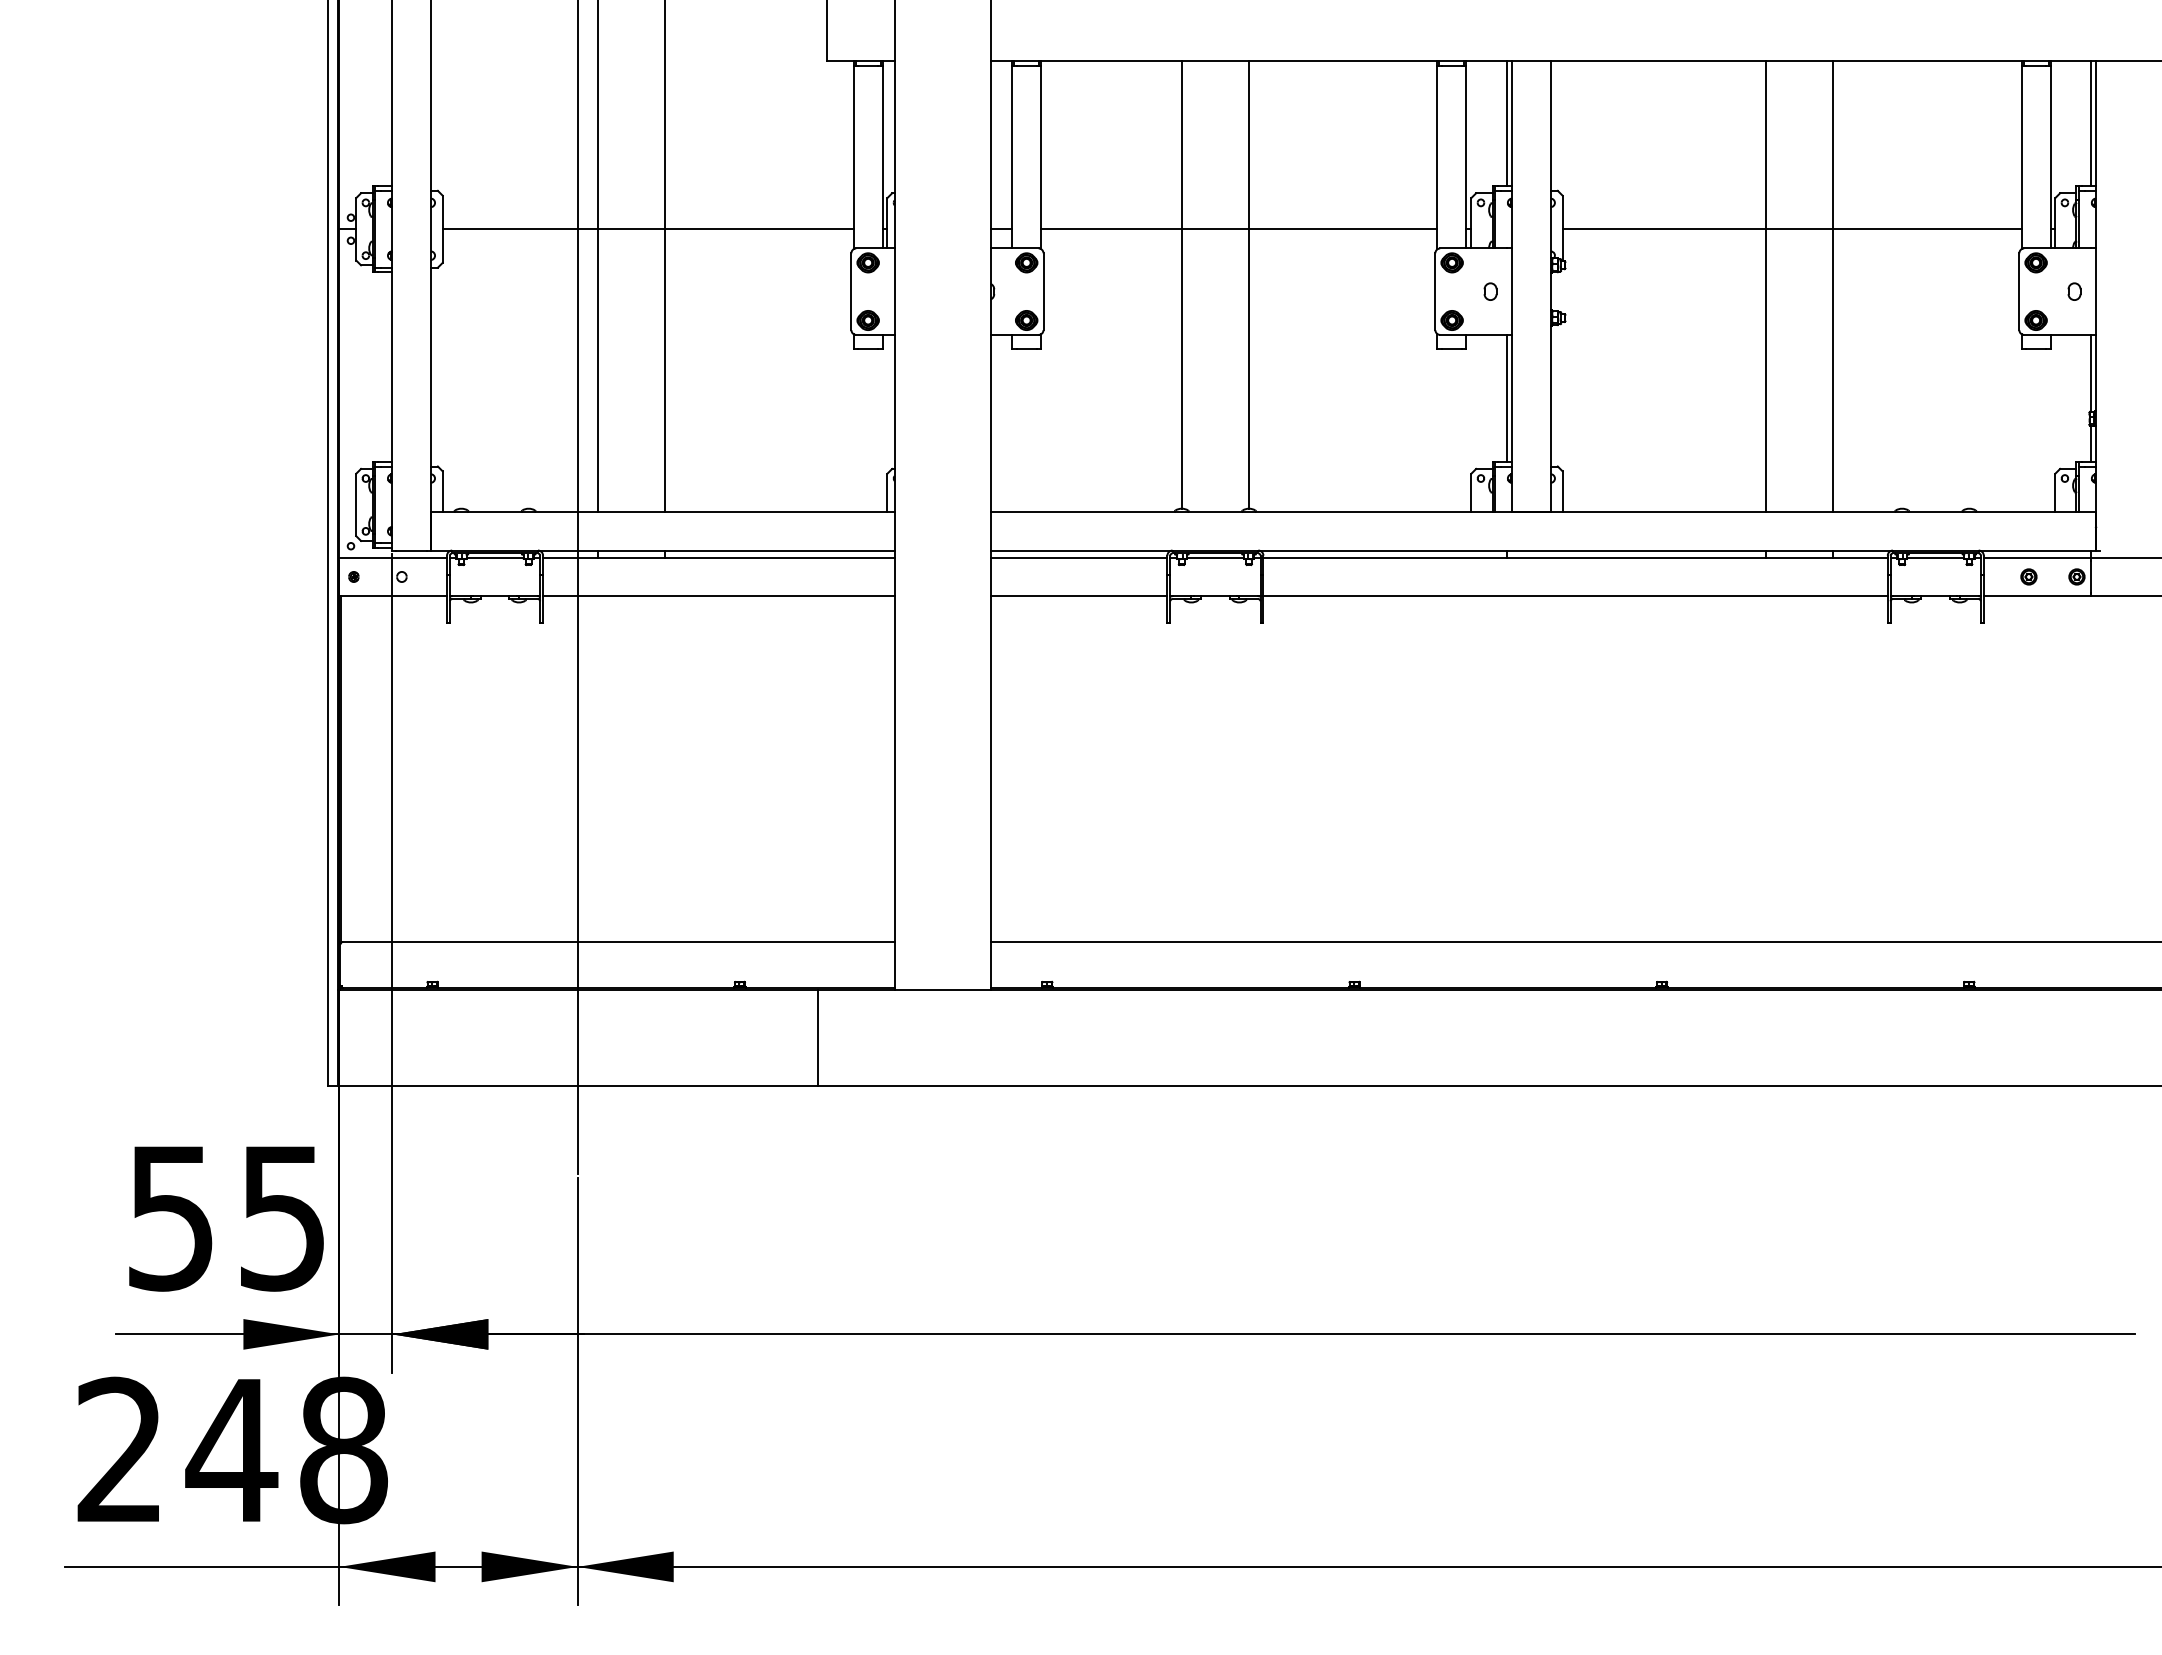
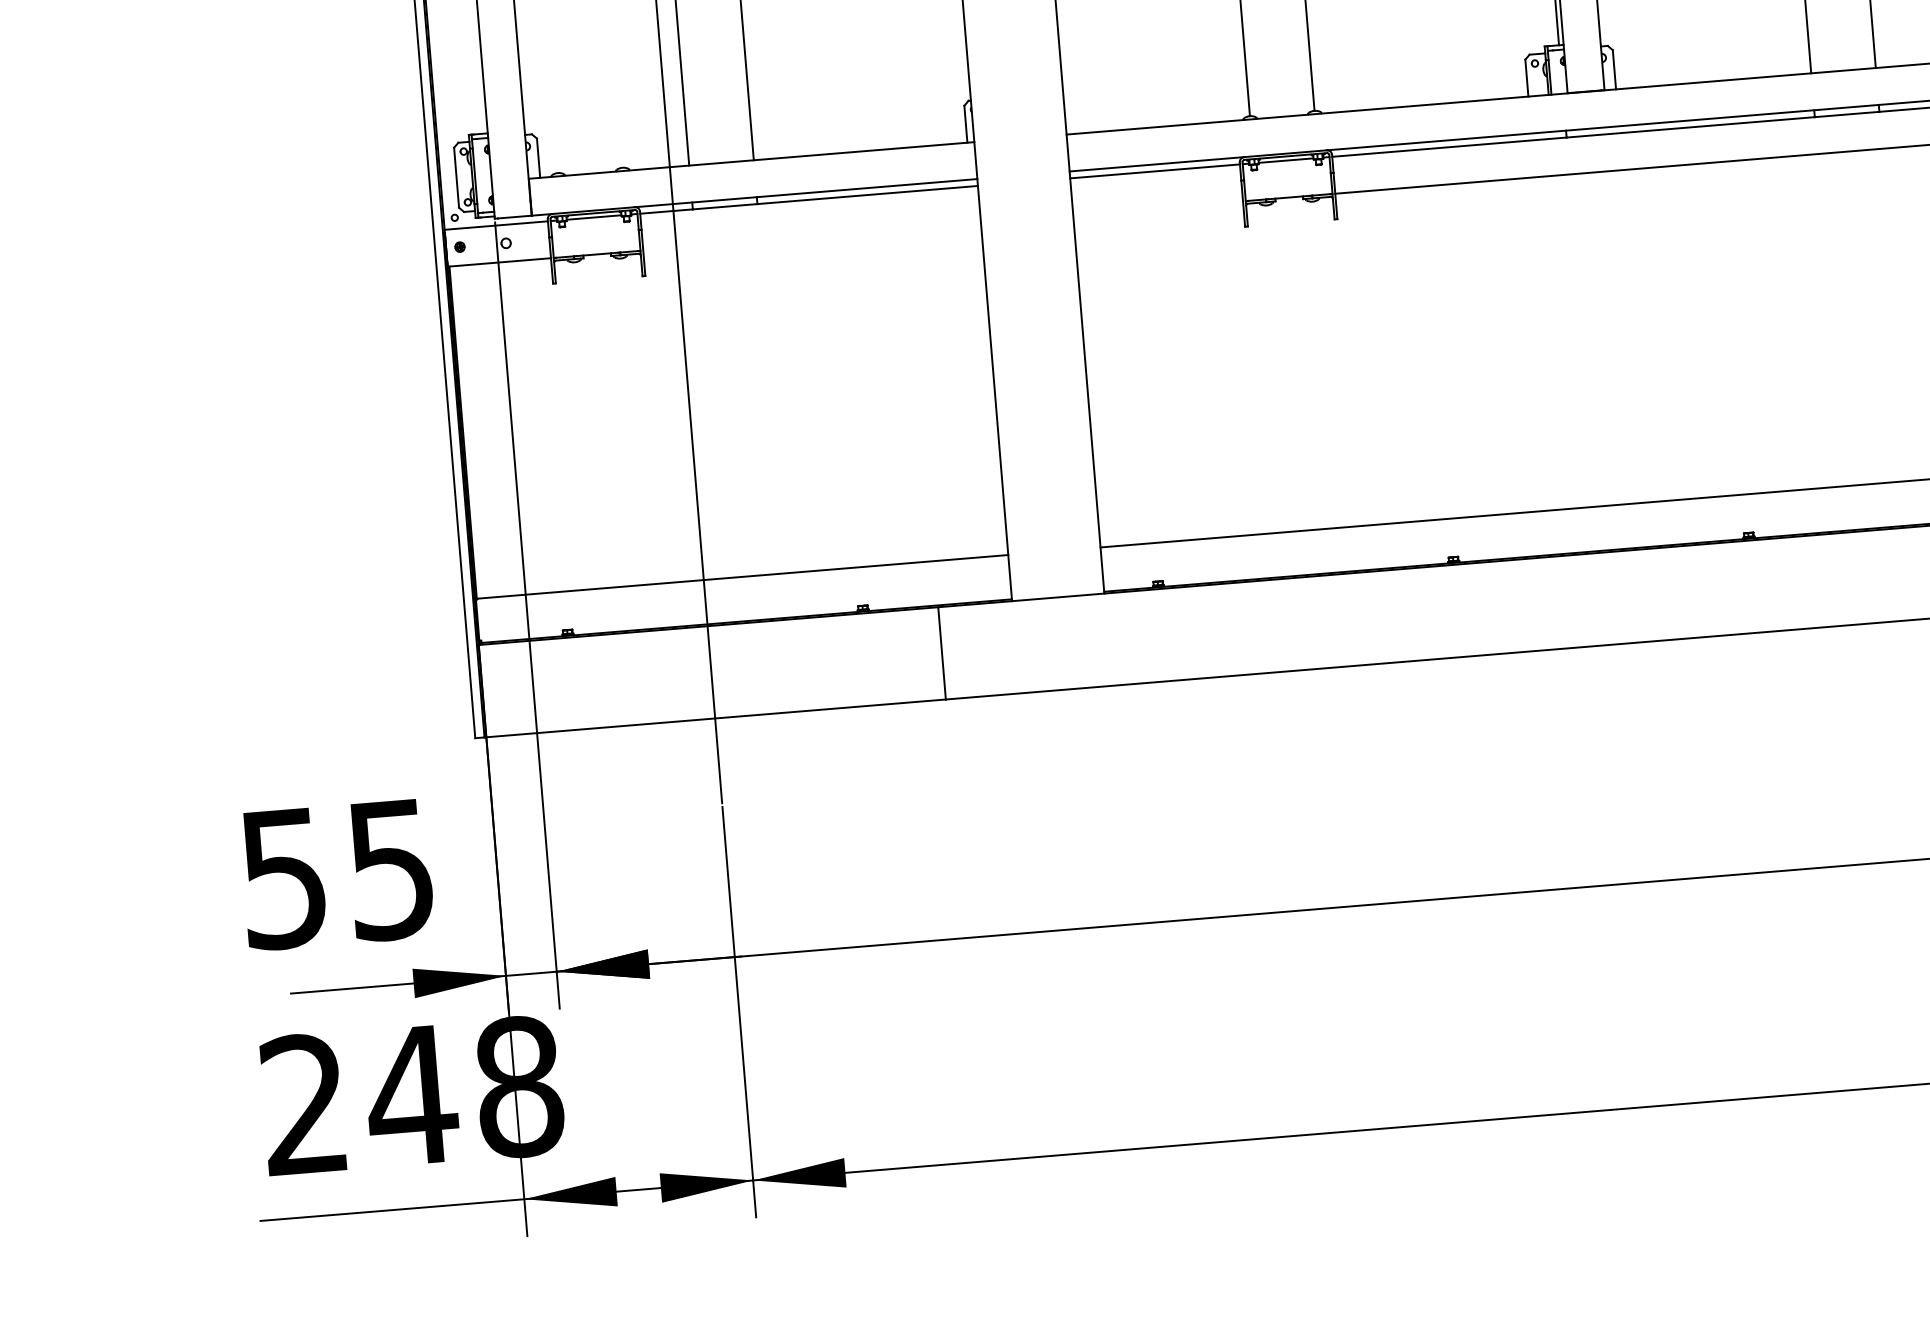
line: (718, 596) -> (811, 237), removed
line: (1078, 596) -> (1157, 208), removed
text: (226, 1218) -> (337, 874), moved

